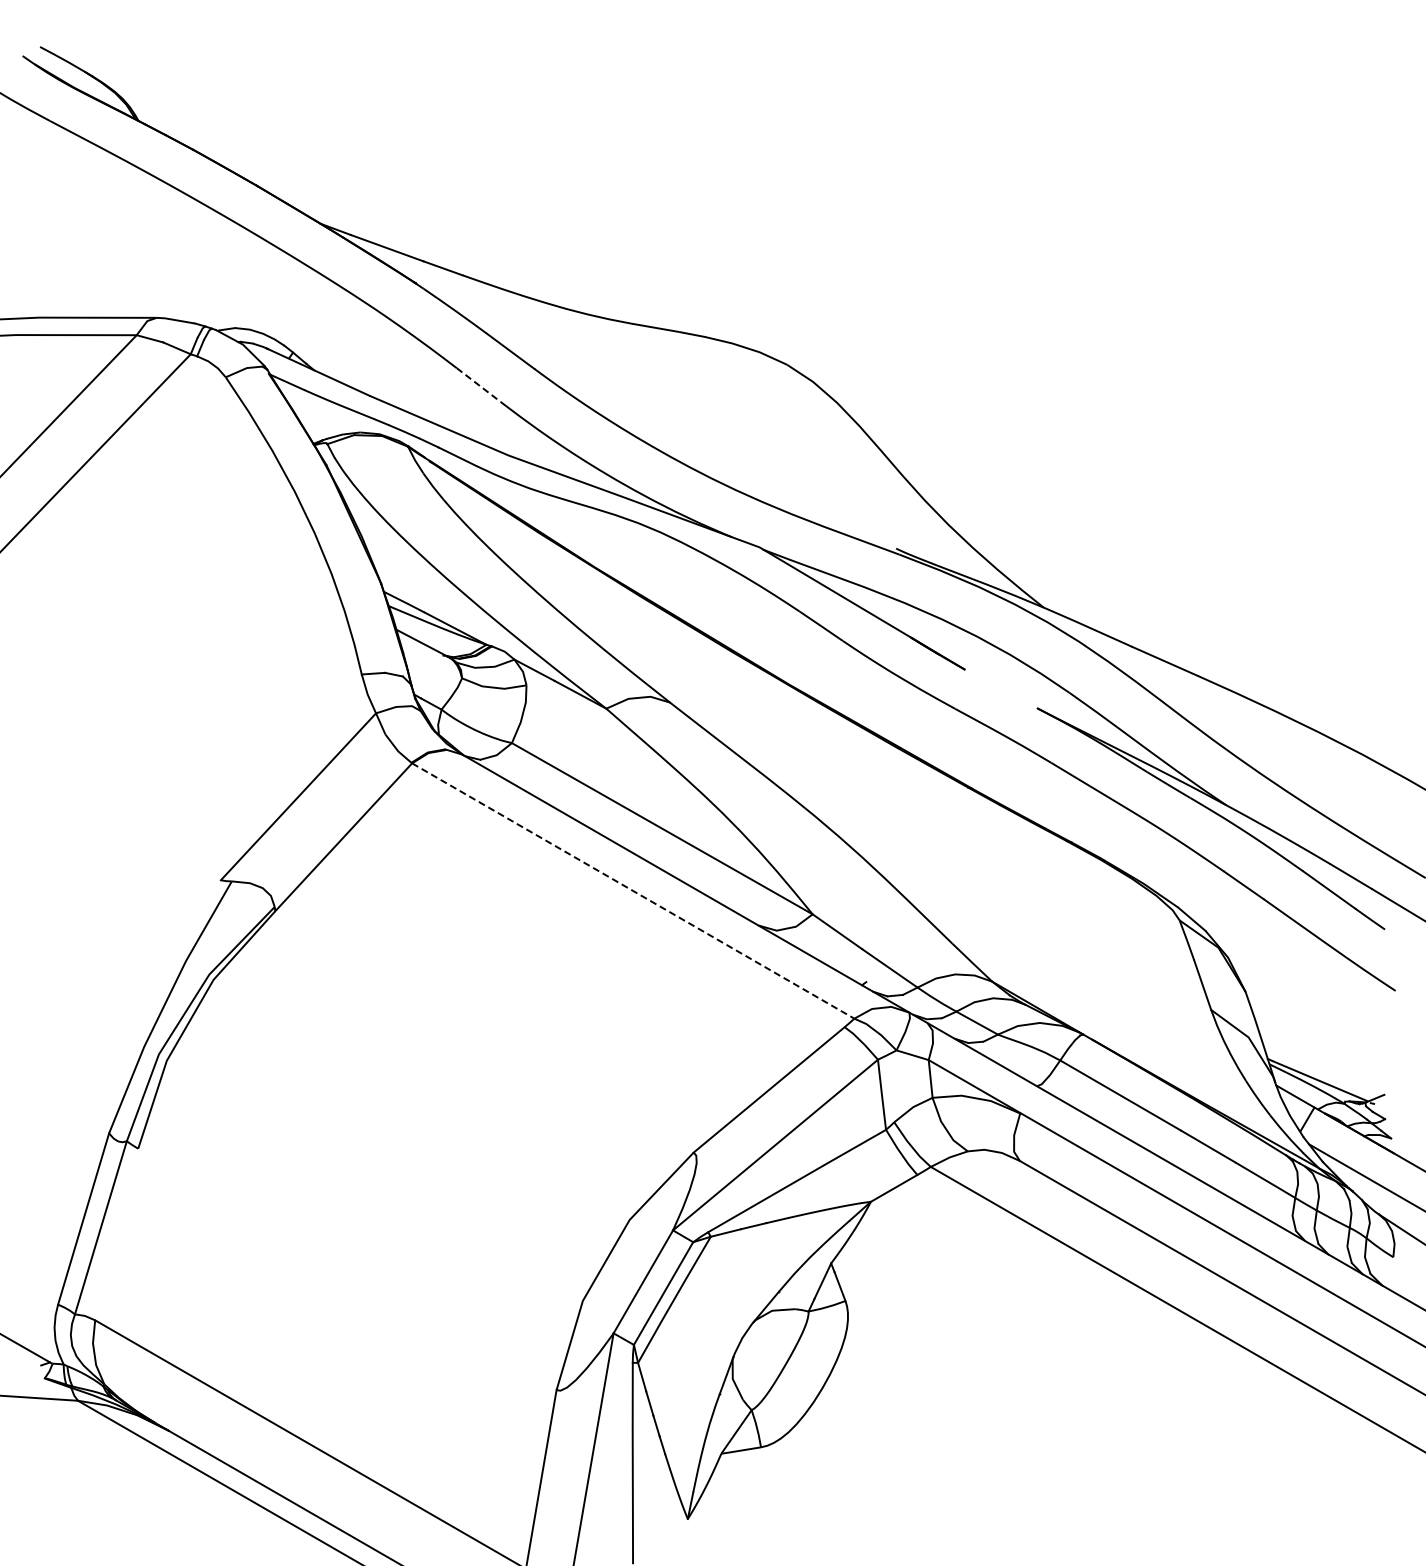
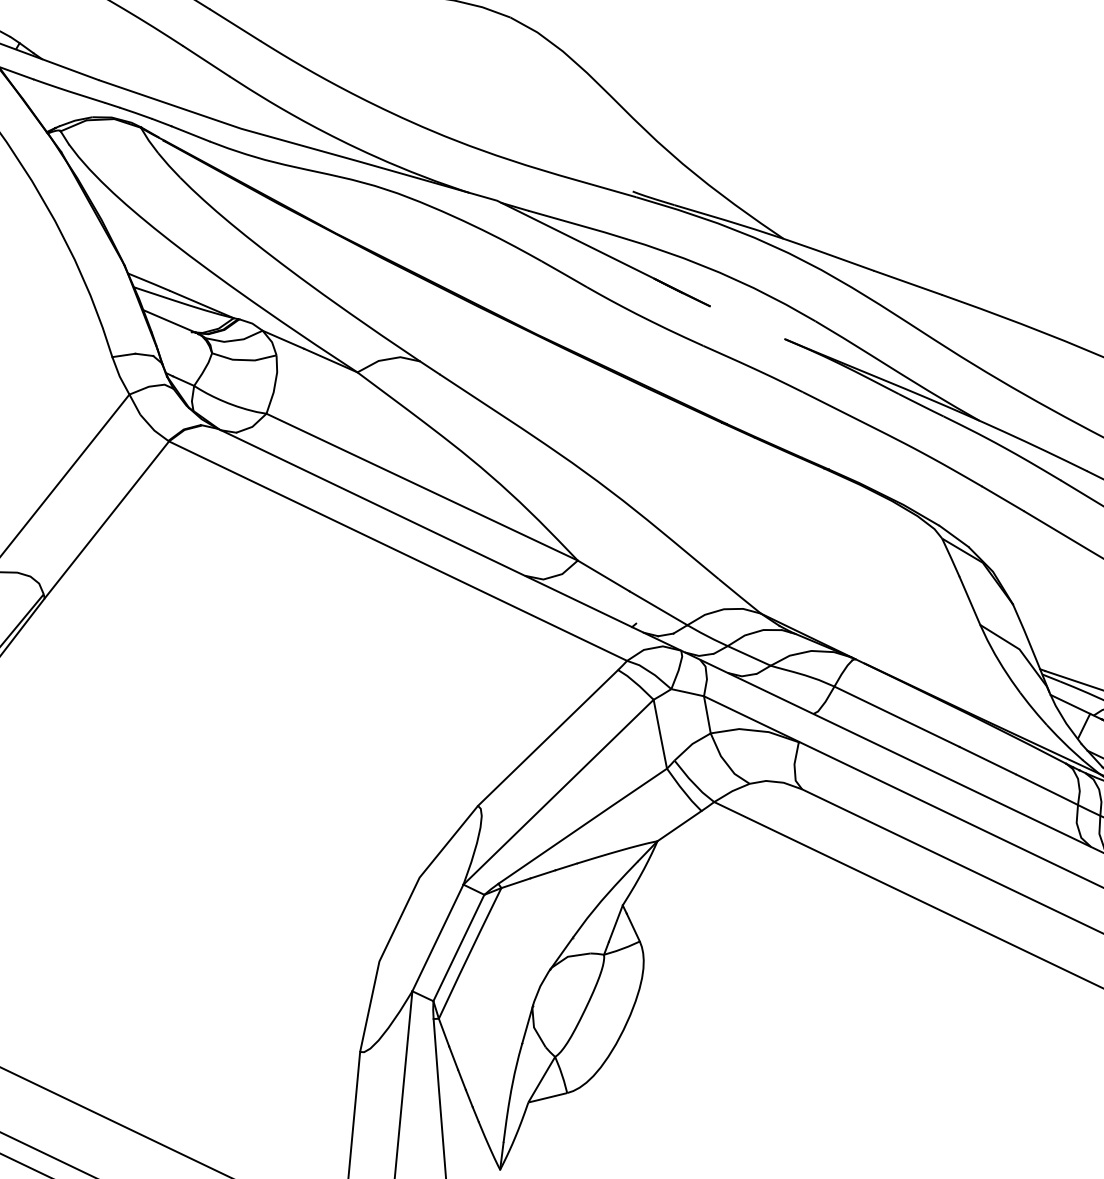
line: (478, 385) -> (206, 61), dashed -> solid
line: (633, 891) -> (398, 551), dashed -> solid

